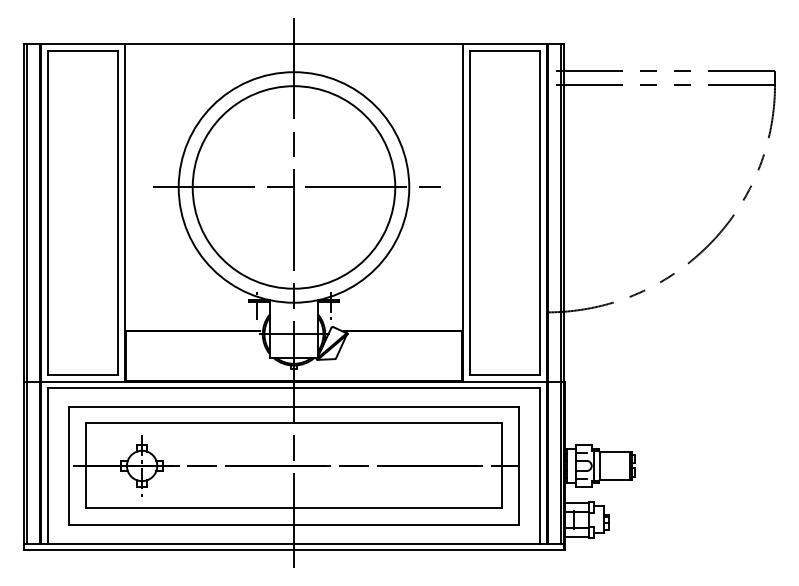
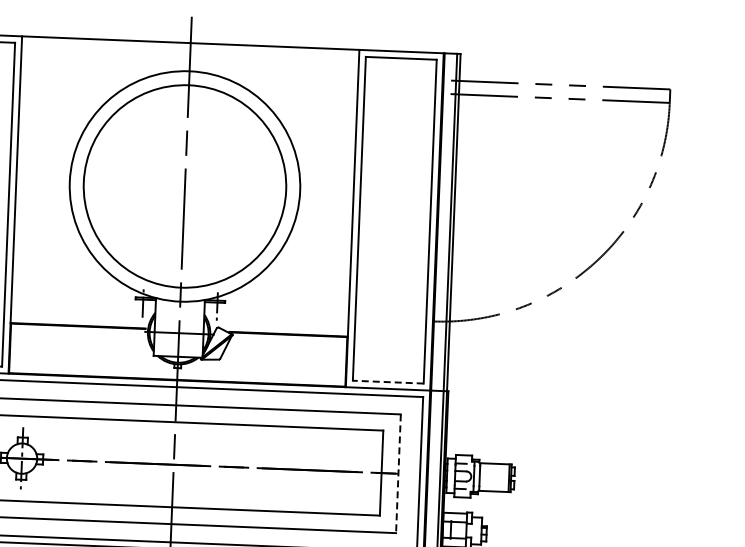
line: (296, 187) -> (187, 186), removed
line: (504, 374) -> (387, 381), solid -> dashed
line: (518, 466) -> (398, 474), solid -> dashed

